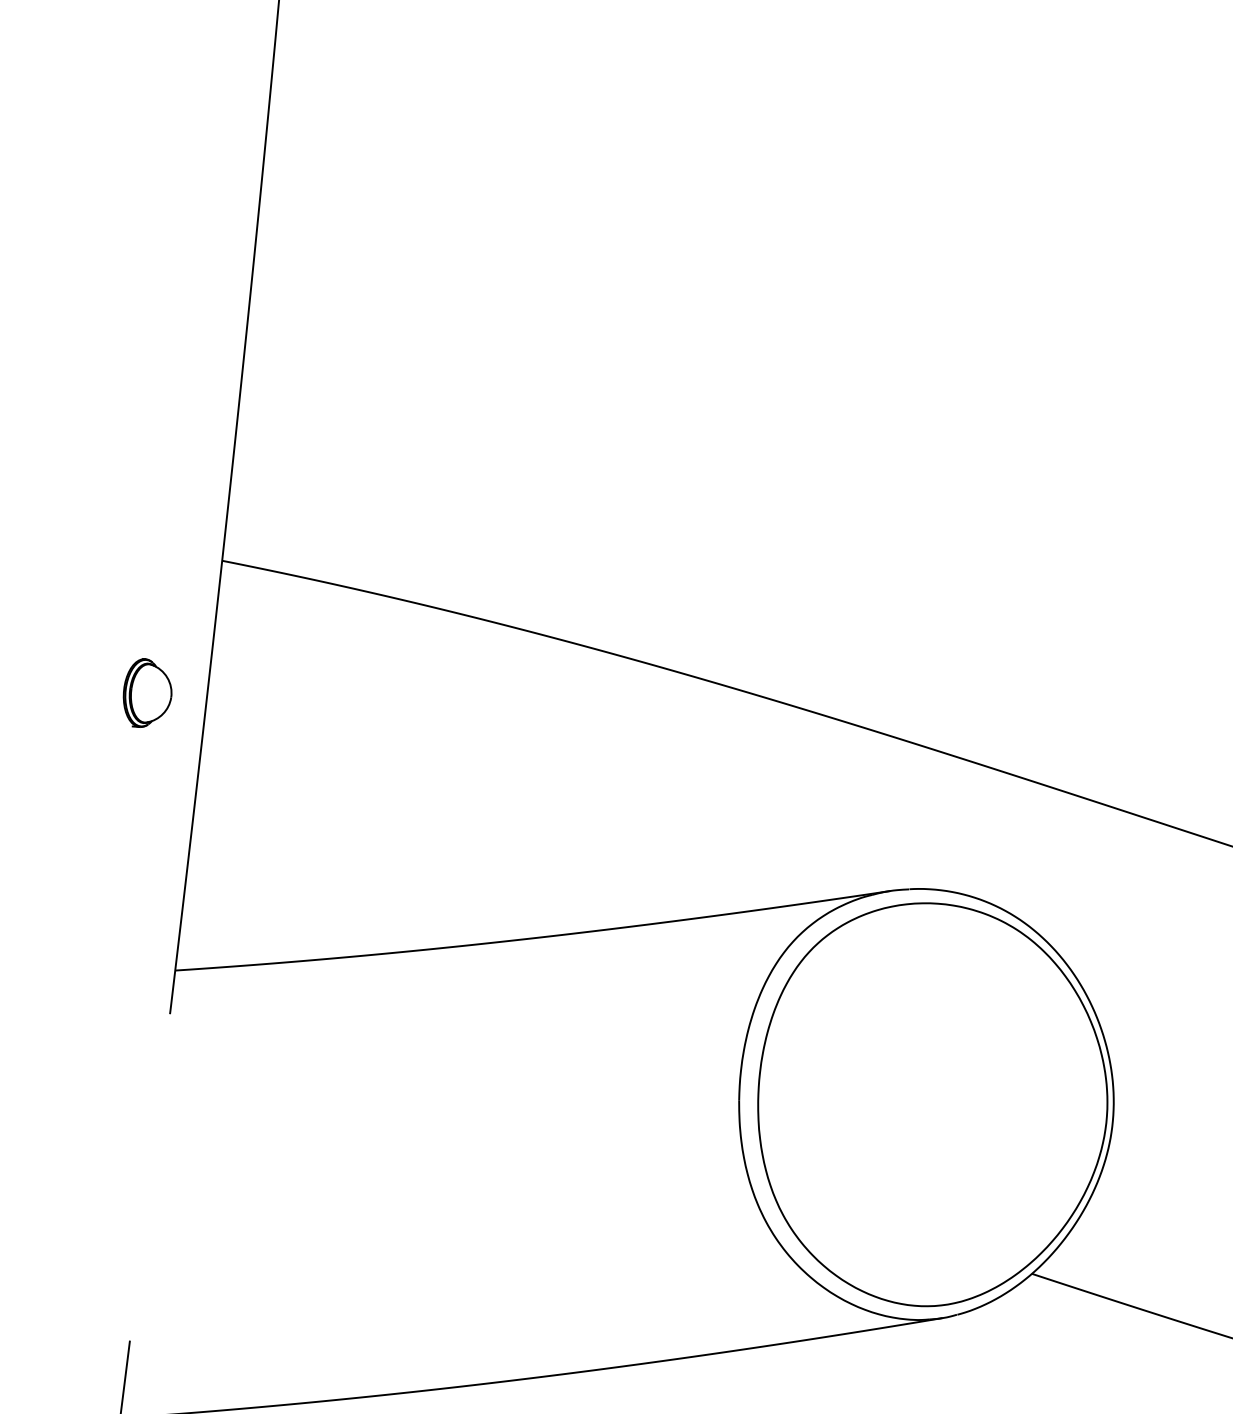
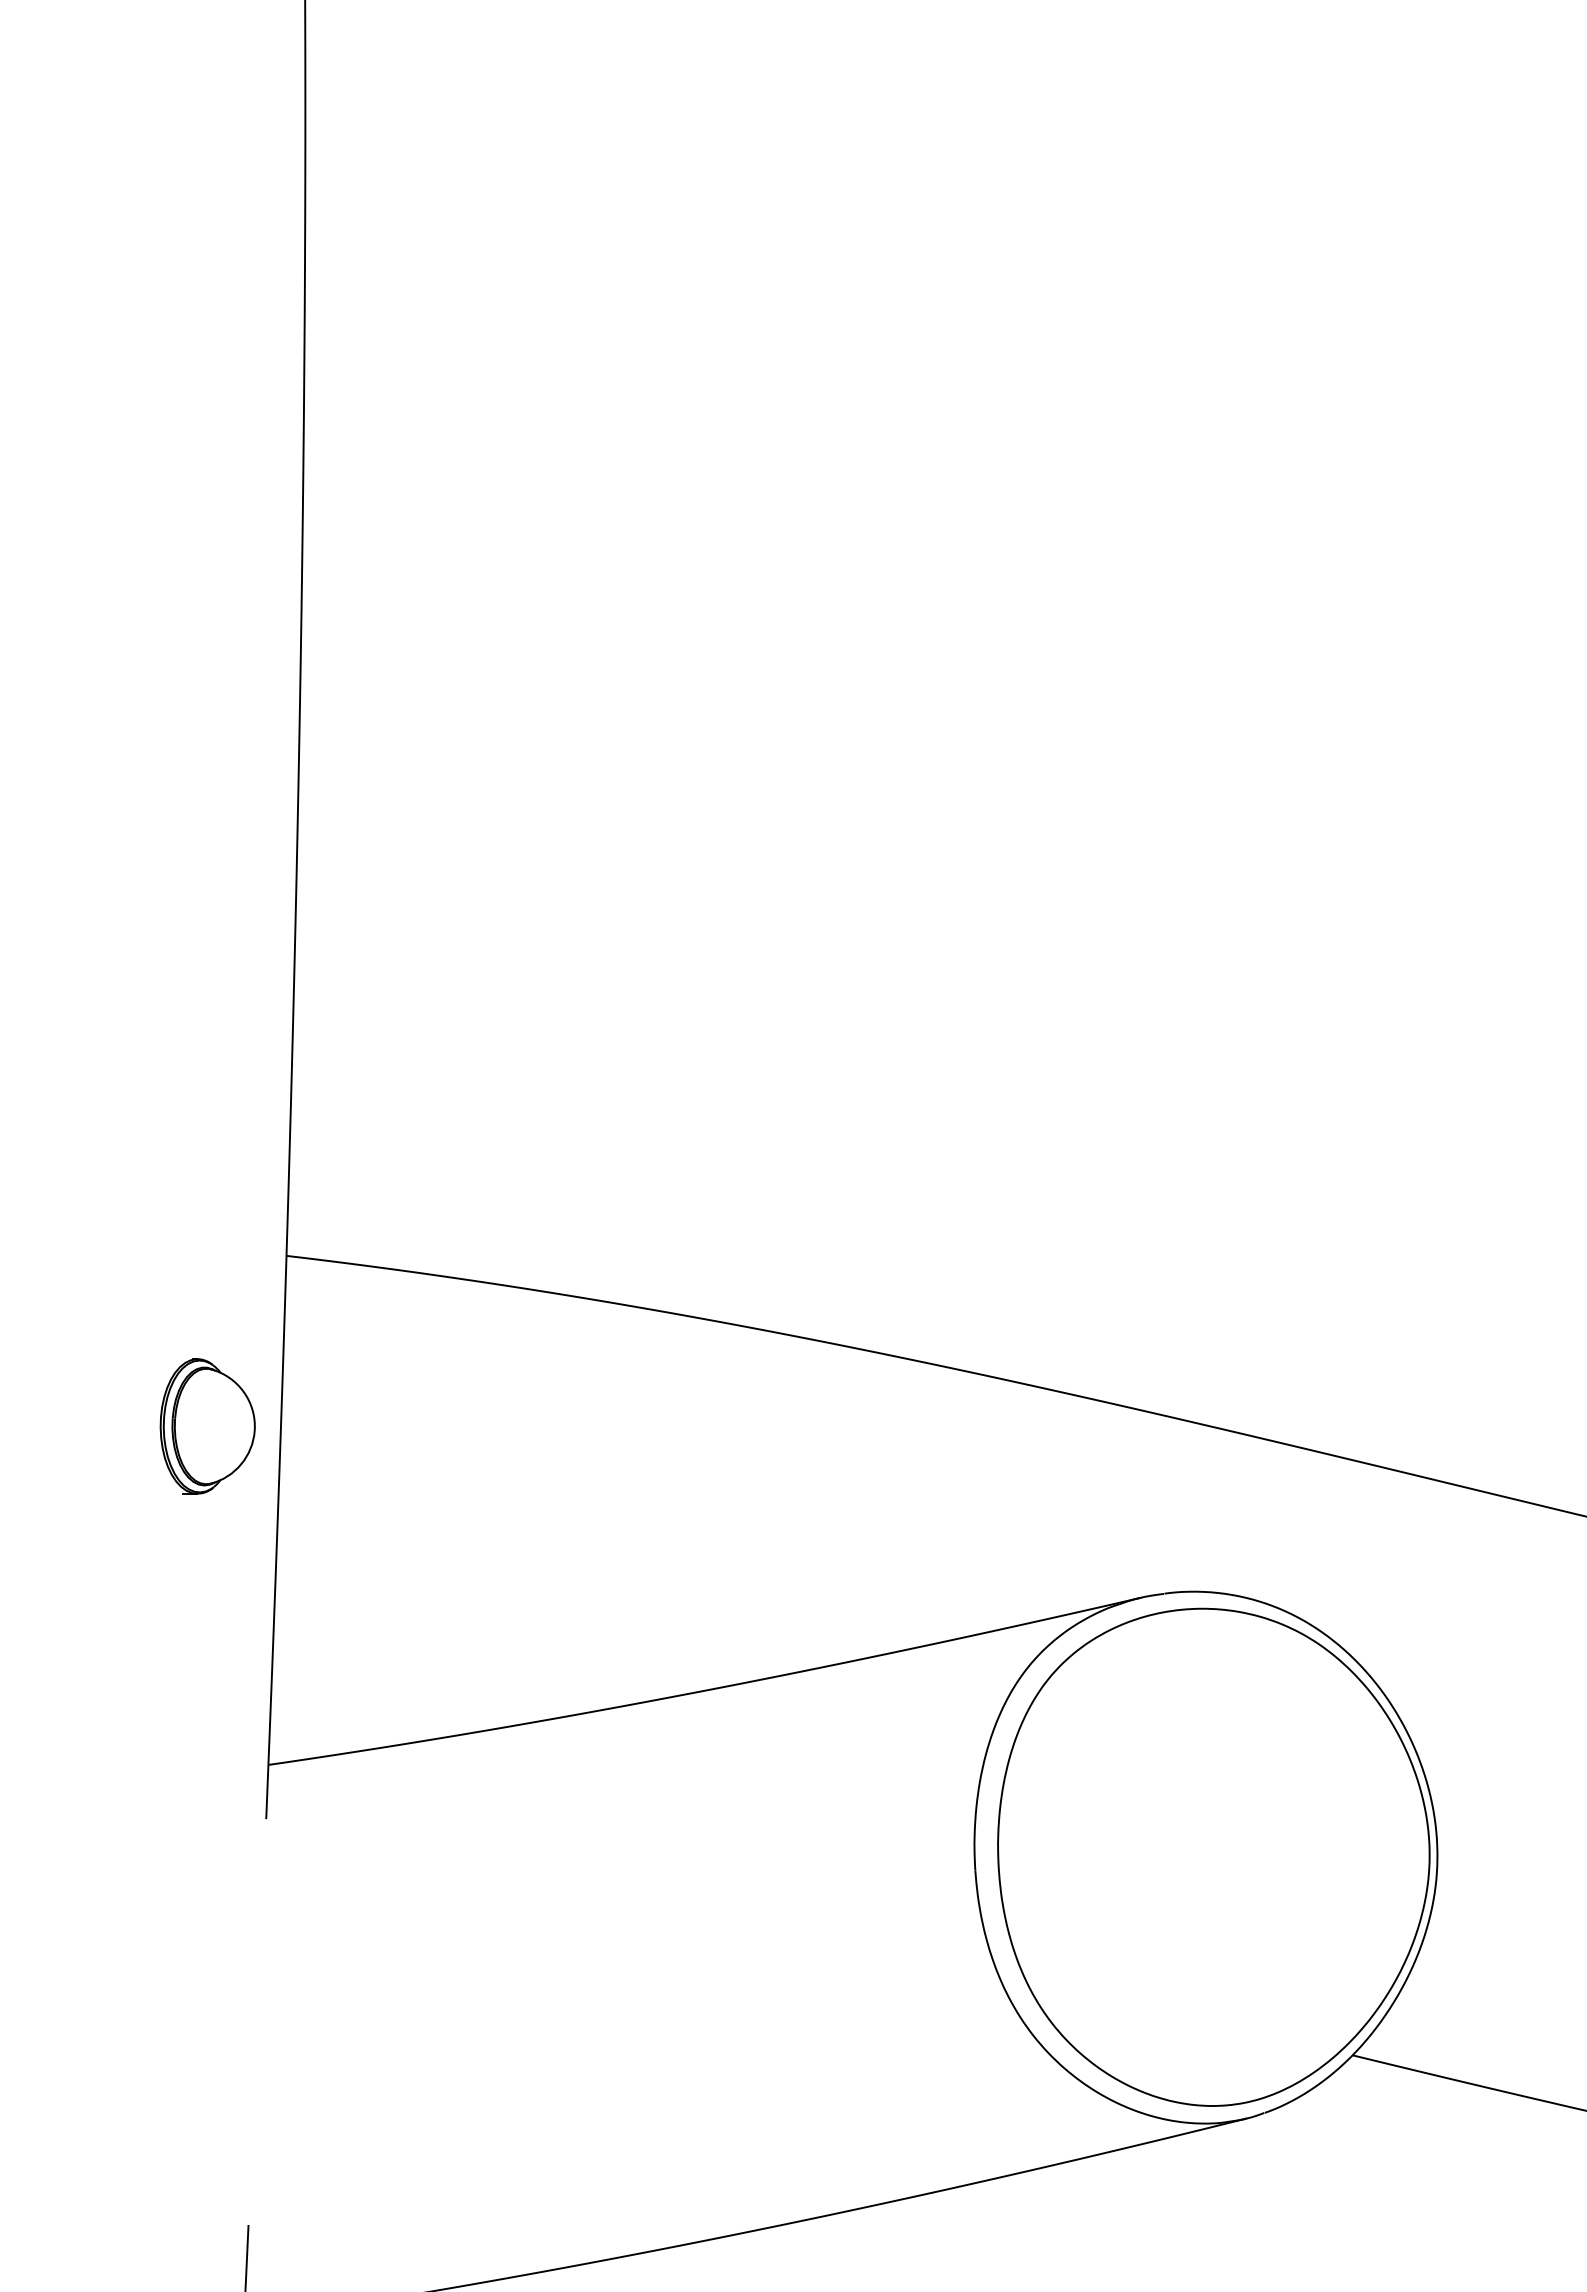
part: (147, 693) -> (207, 1426), size x1.6

